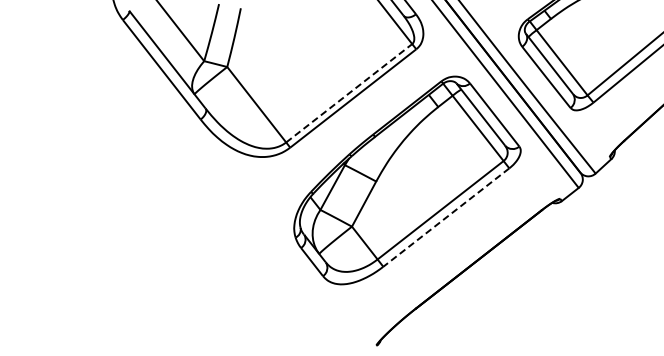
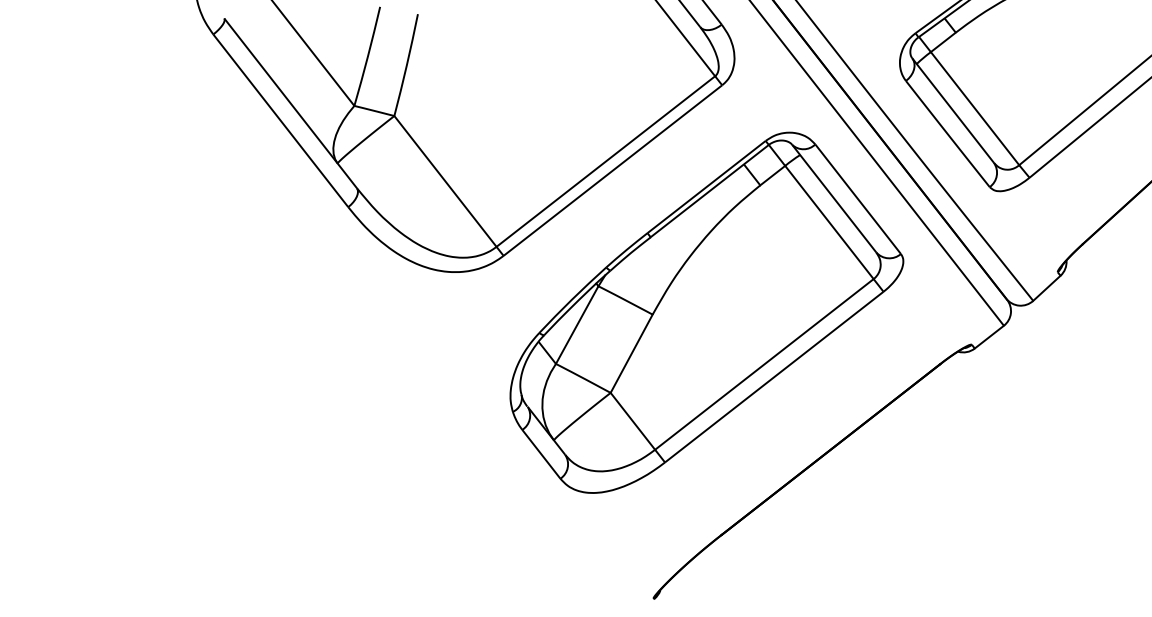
line: (349, 93) -> (606, 161), dashed -> solid
line: (446, 217) -> (774, 377), dashed -> solid

